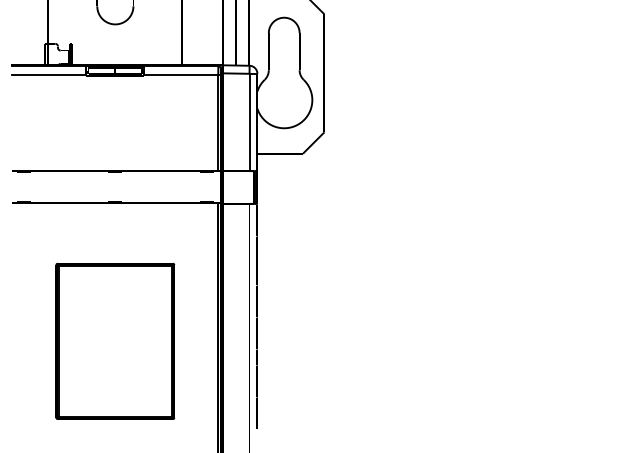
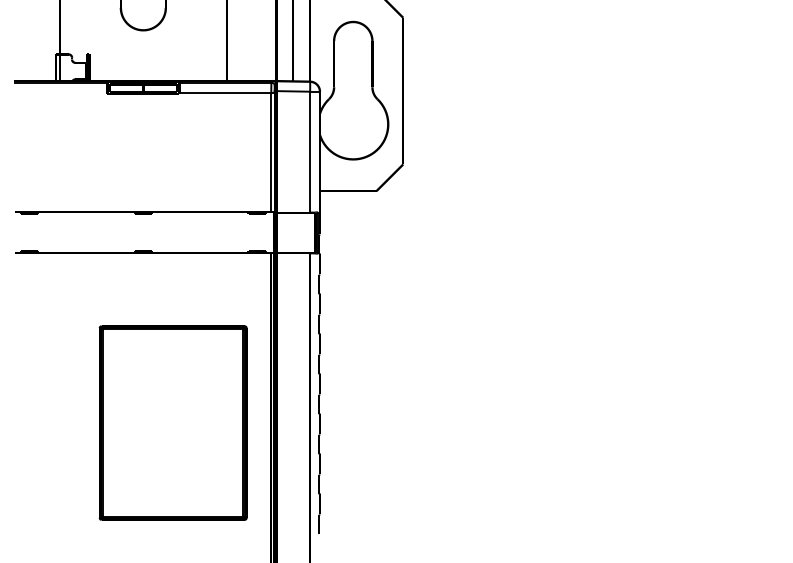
line: (49, 74) -> (61, 92), removed
part: (115, 340) -> (173, 421), moved

